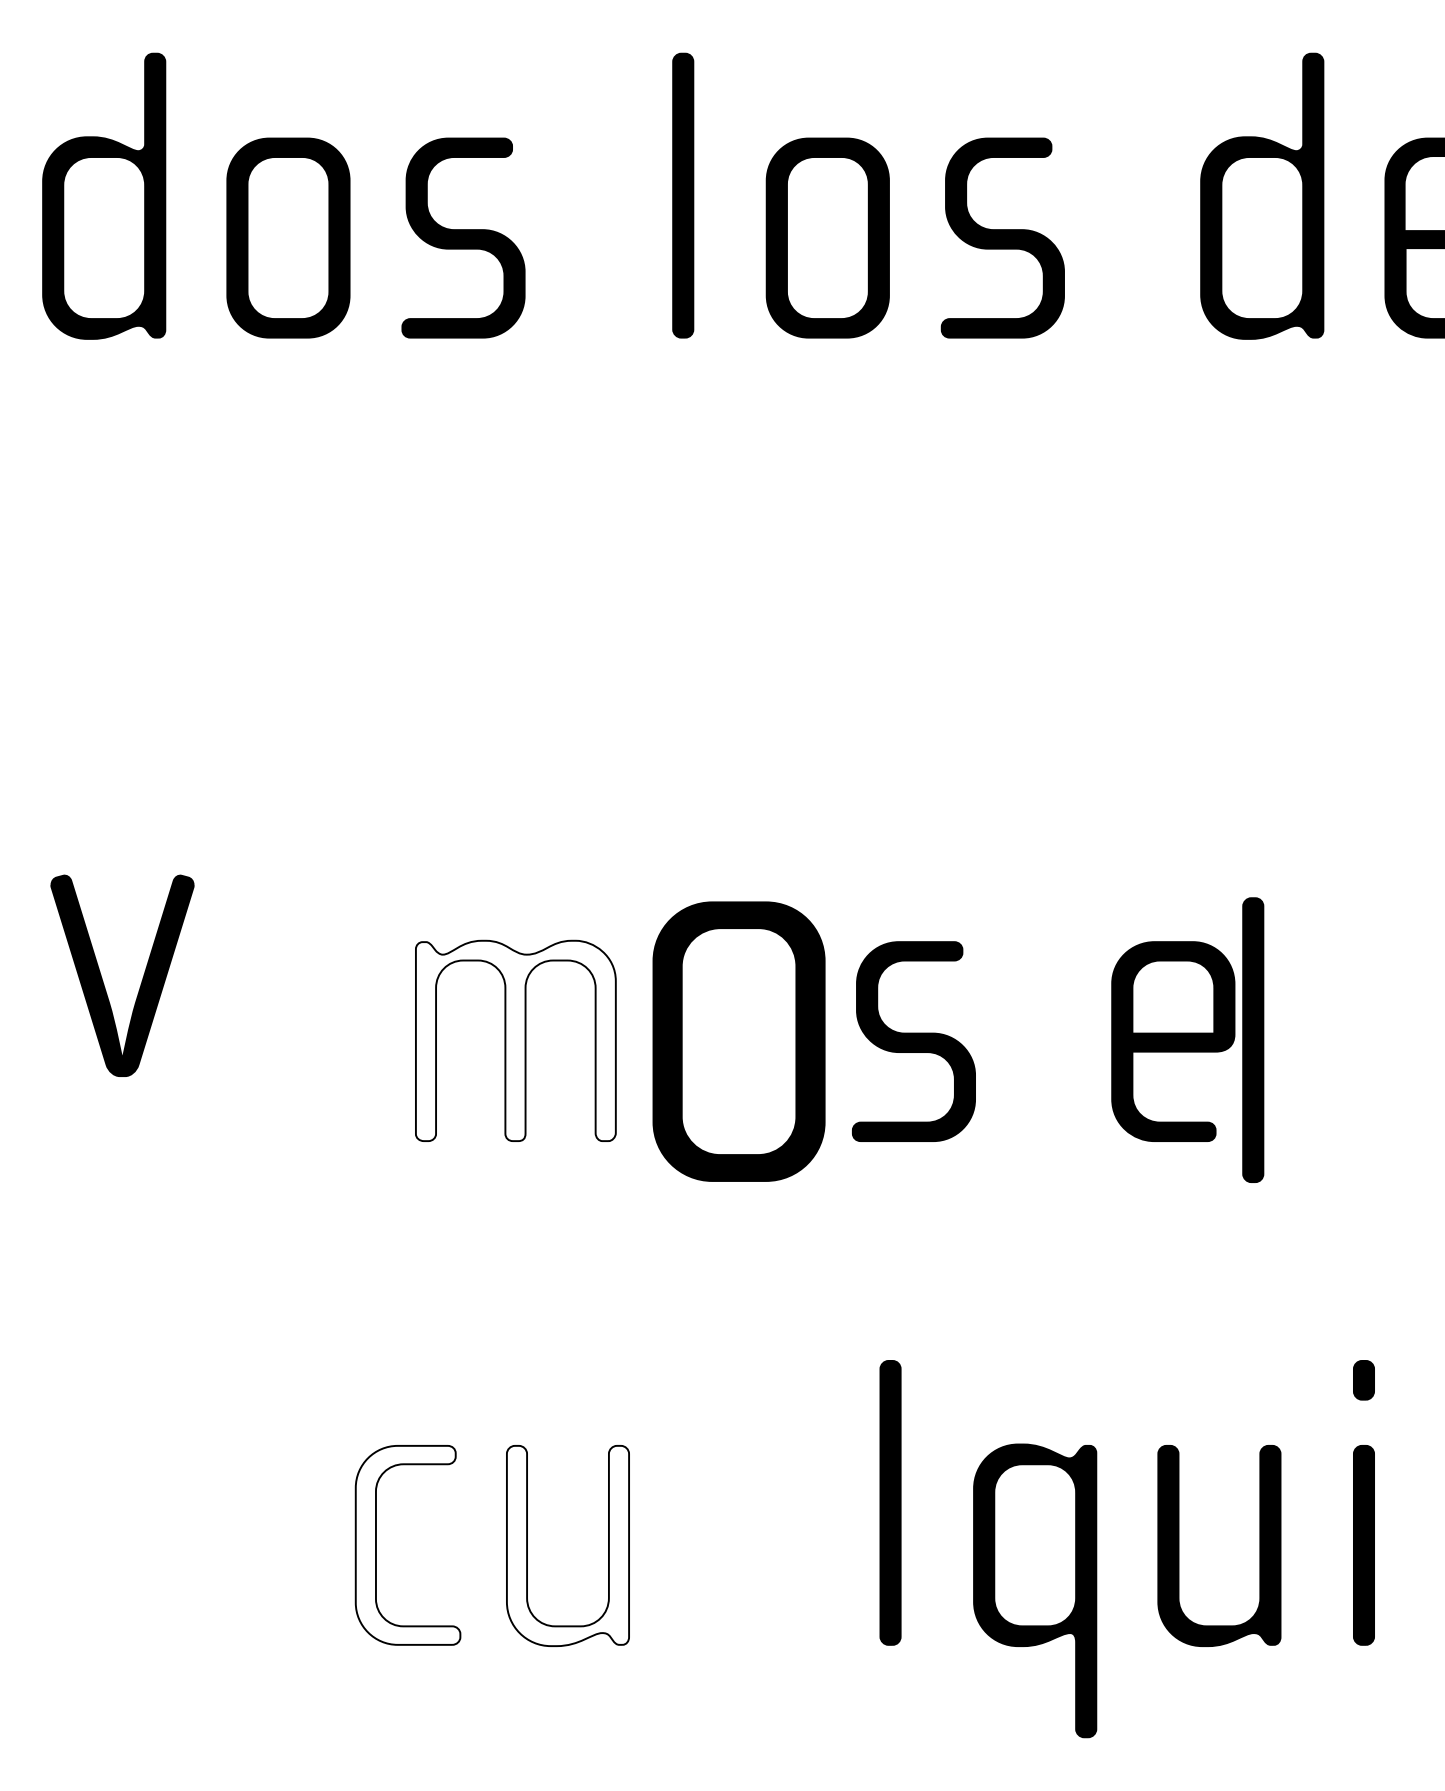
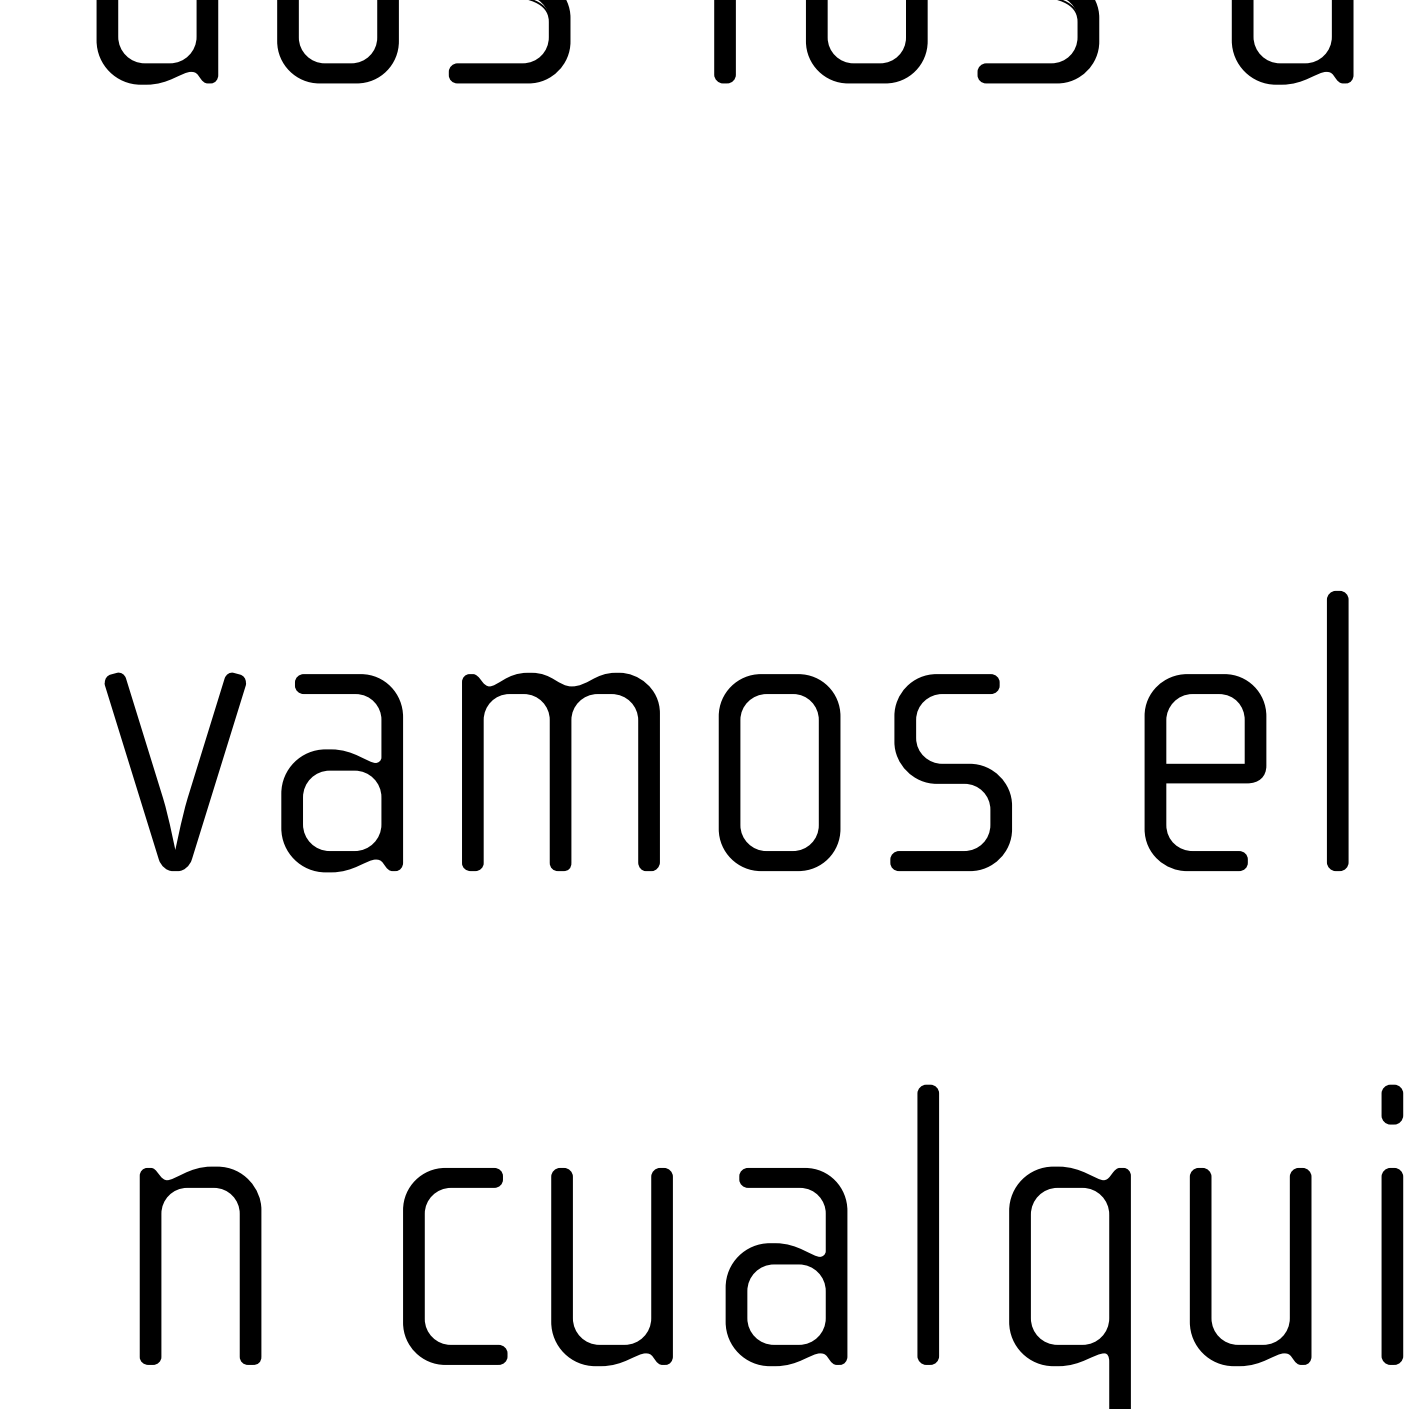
part: (103, 981) -> (156, 777), moved
part: (1253, 1039) -> (1337, 730), moved
fill: (515, 1040) -> (560, 771), added
part: (738, 1041) -> (779, 772), size x0.71
part: (292, 1042) -> (341, 773), added
part: (108, 1544) -> (161, 1265), added
fill: (407, 1544) -> (454, 1265), added
fill: (567, 1545) -> (611, 1266), added
part: (745, 1545) -> (786, 1266), added

